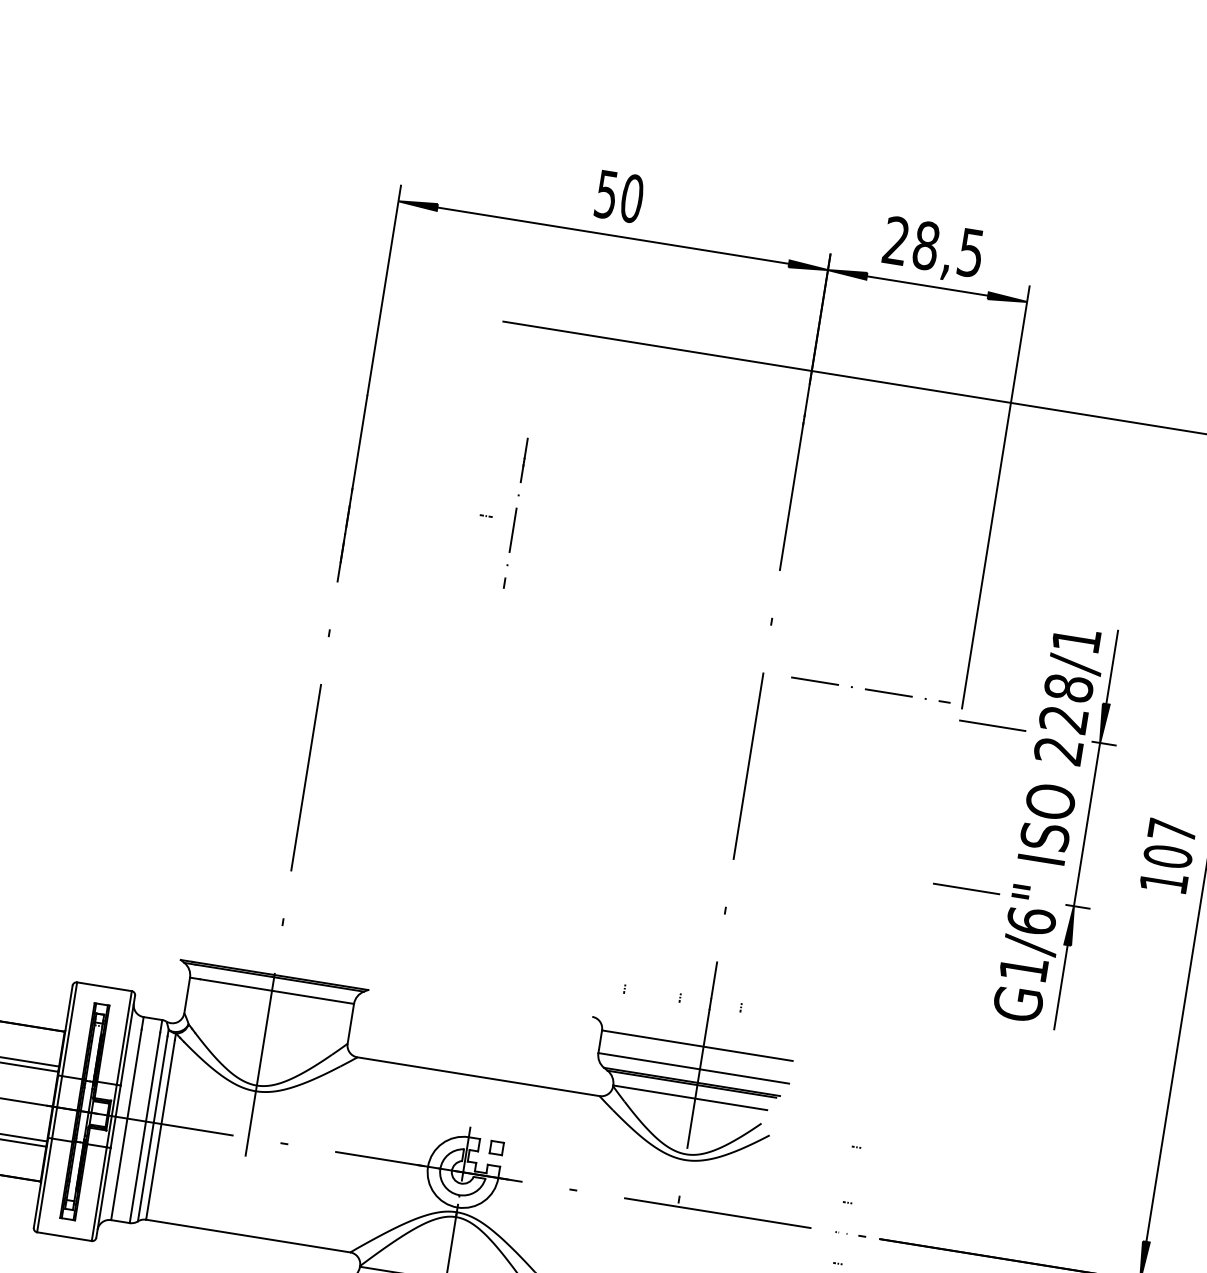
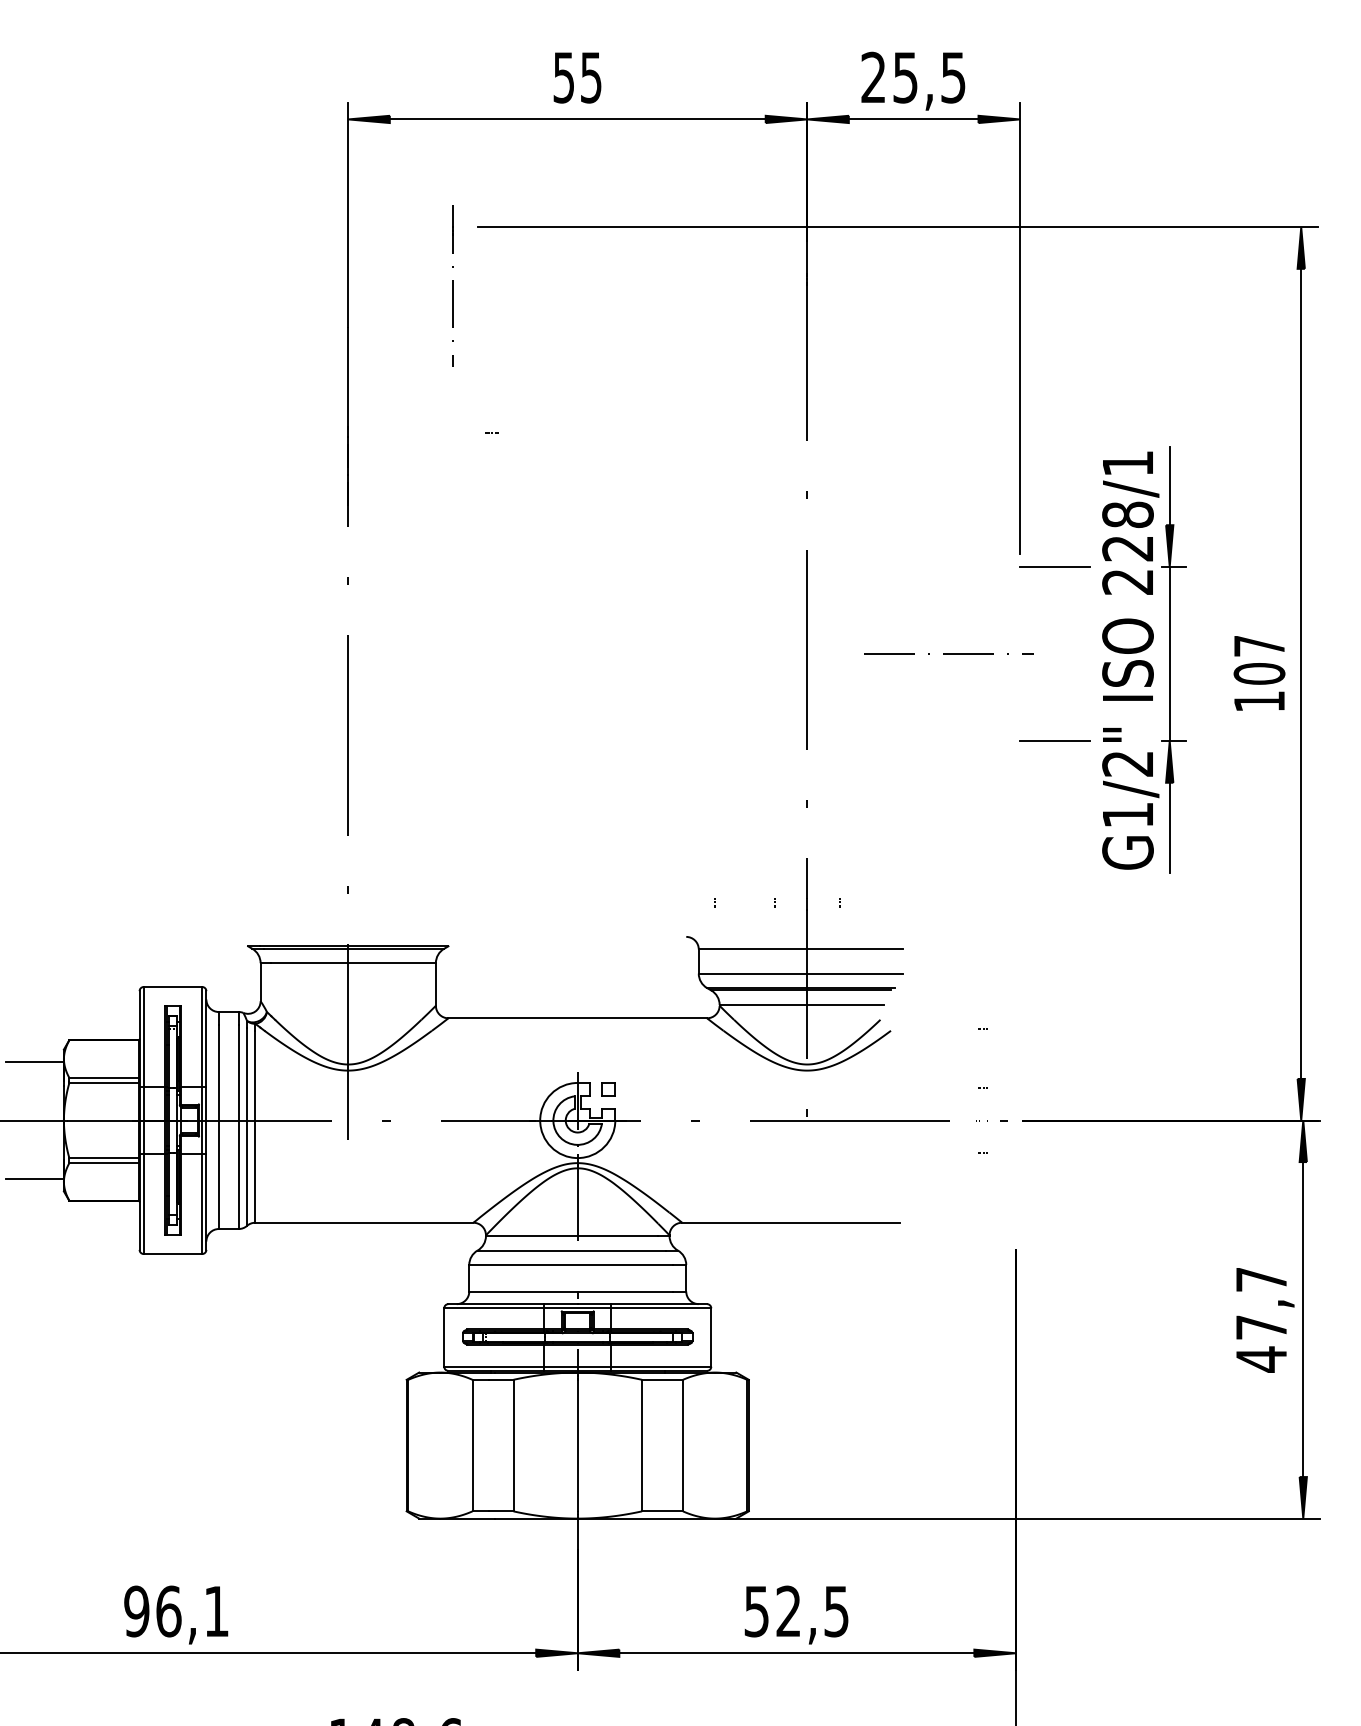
text: (632, 198) -> (591, 77), 50 -> 55
text: (926, 245) -> (905, 77), 28,5 -> 25,5
line: (515, 512) -> (452, 285), moved
line: (870, 689) -> (948, 653), moved
text: (1031, 920) -> (1127, 763), G1/6" -> G1/2"

